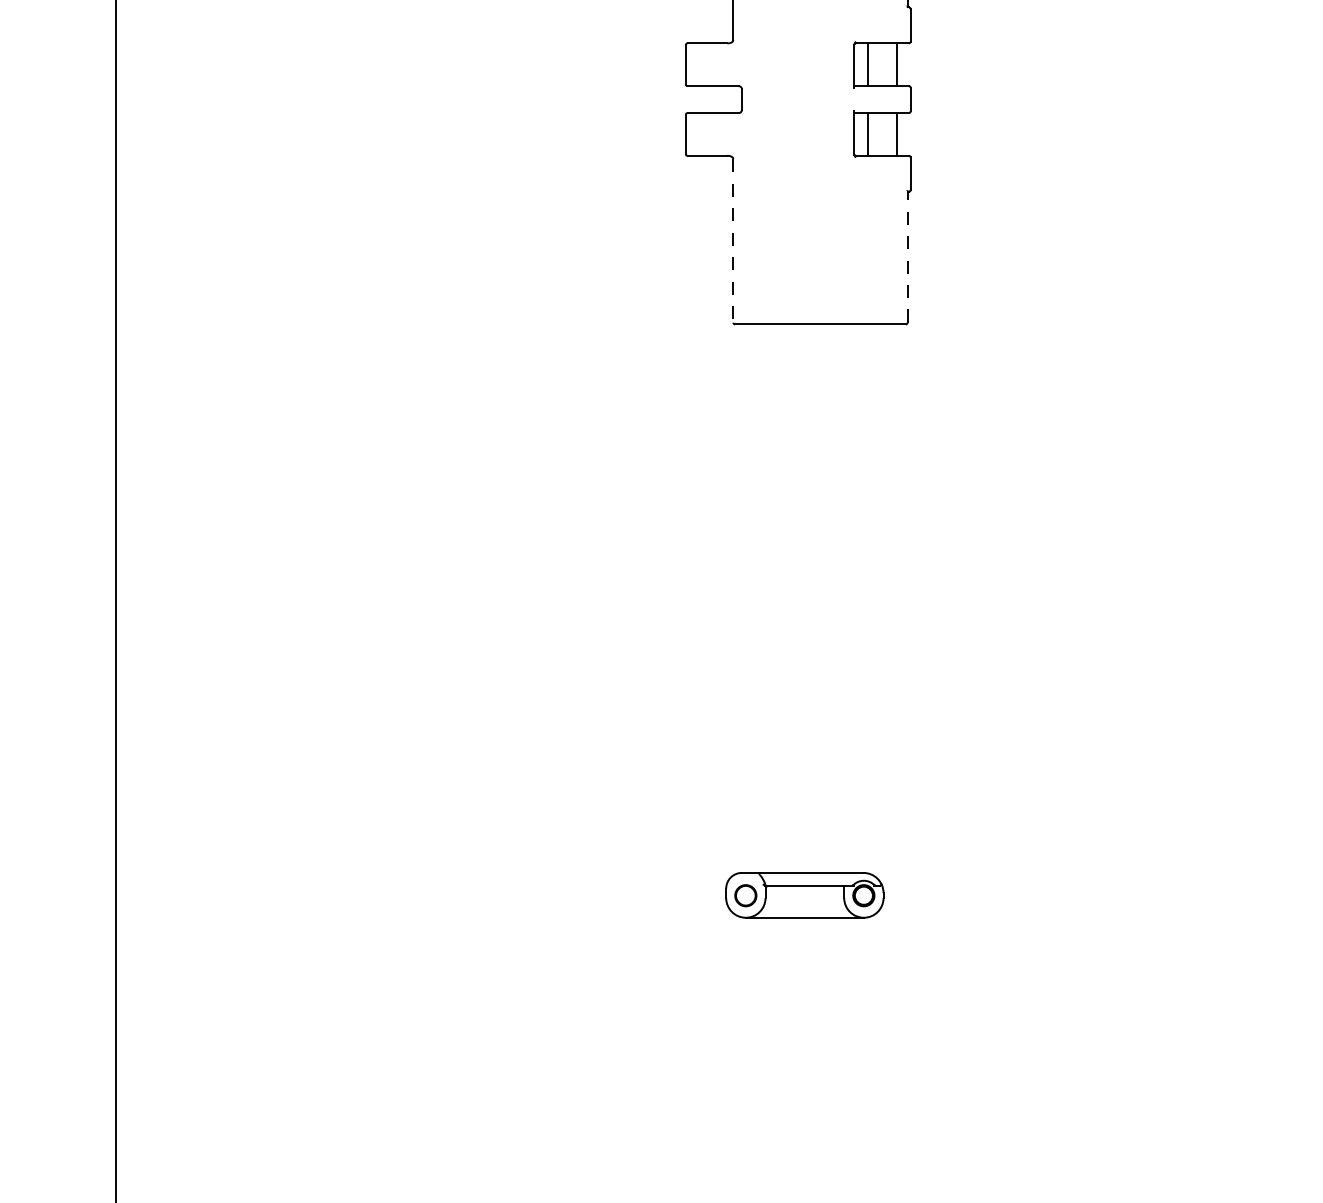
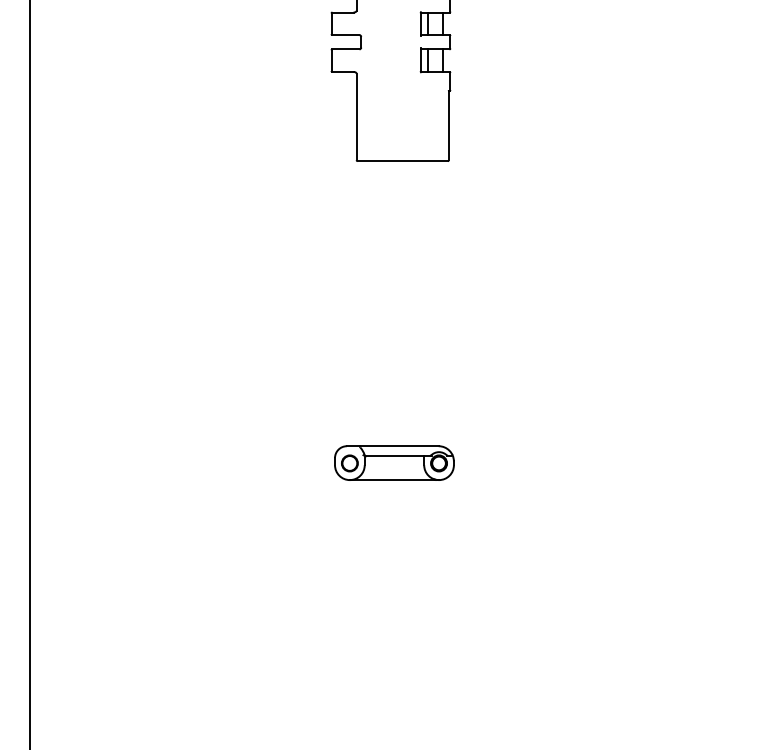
line: (733, 241) -> (356, 117), dashed -> solid
line: (907, 257) -> (448, 125), dashed -> solid
part: (804, 894) -> (394, 462), size x1.43

